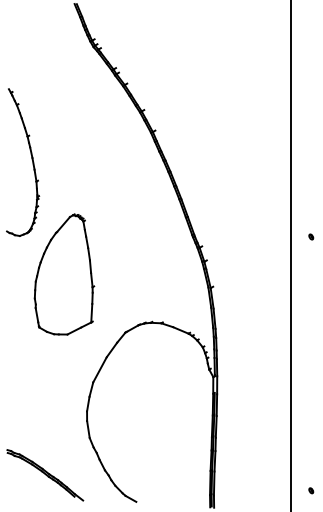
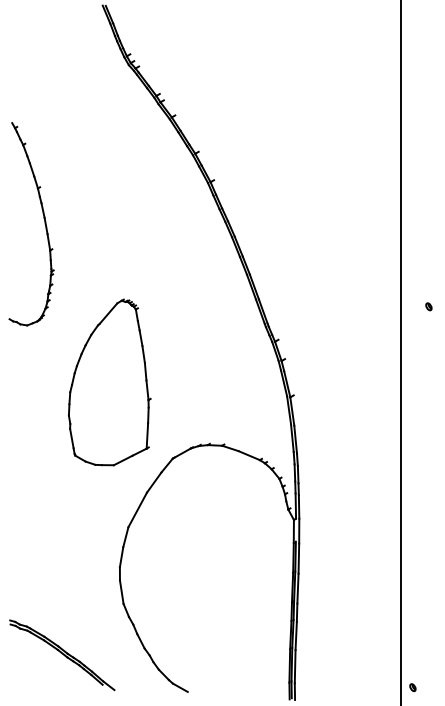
part: (310, 236) -> (428, 306), moved
part: (64, 274) -> (109, 382), moved
part: (310, 490) -> (412, 687), moved

